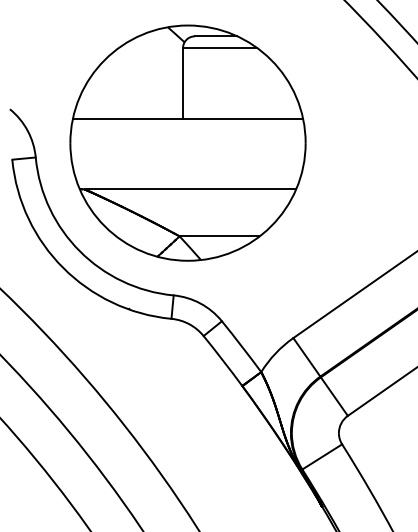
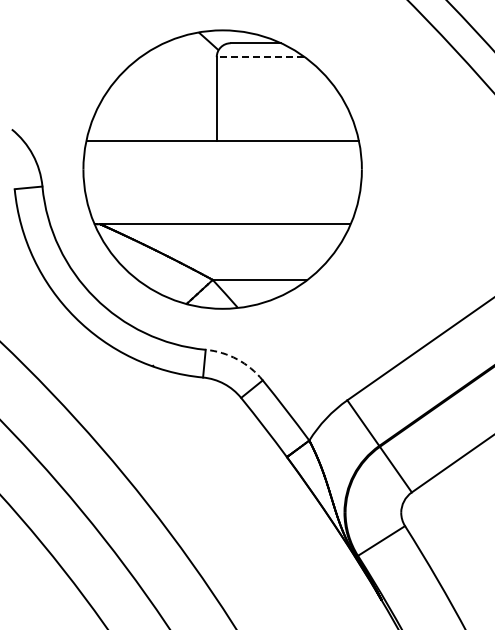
line: (219, 48) -> (260, 57), solid -> dashed
arc: (200, 303) -> (237, 359), solid -> dashed

